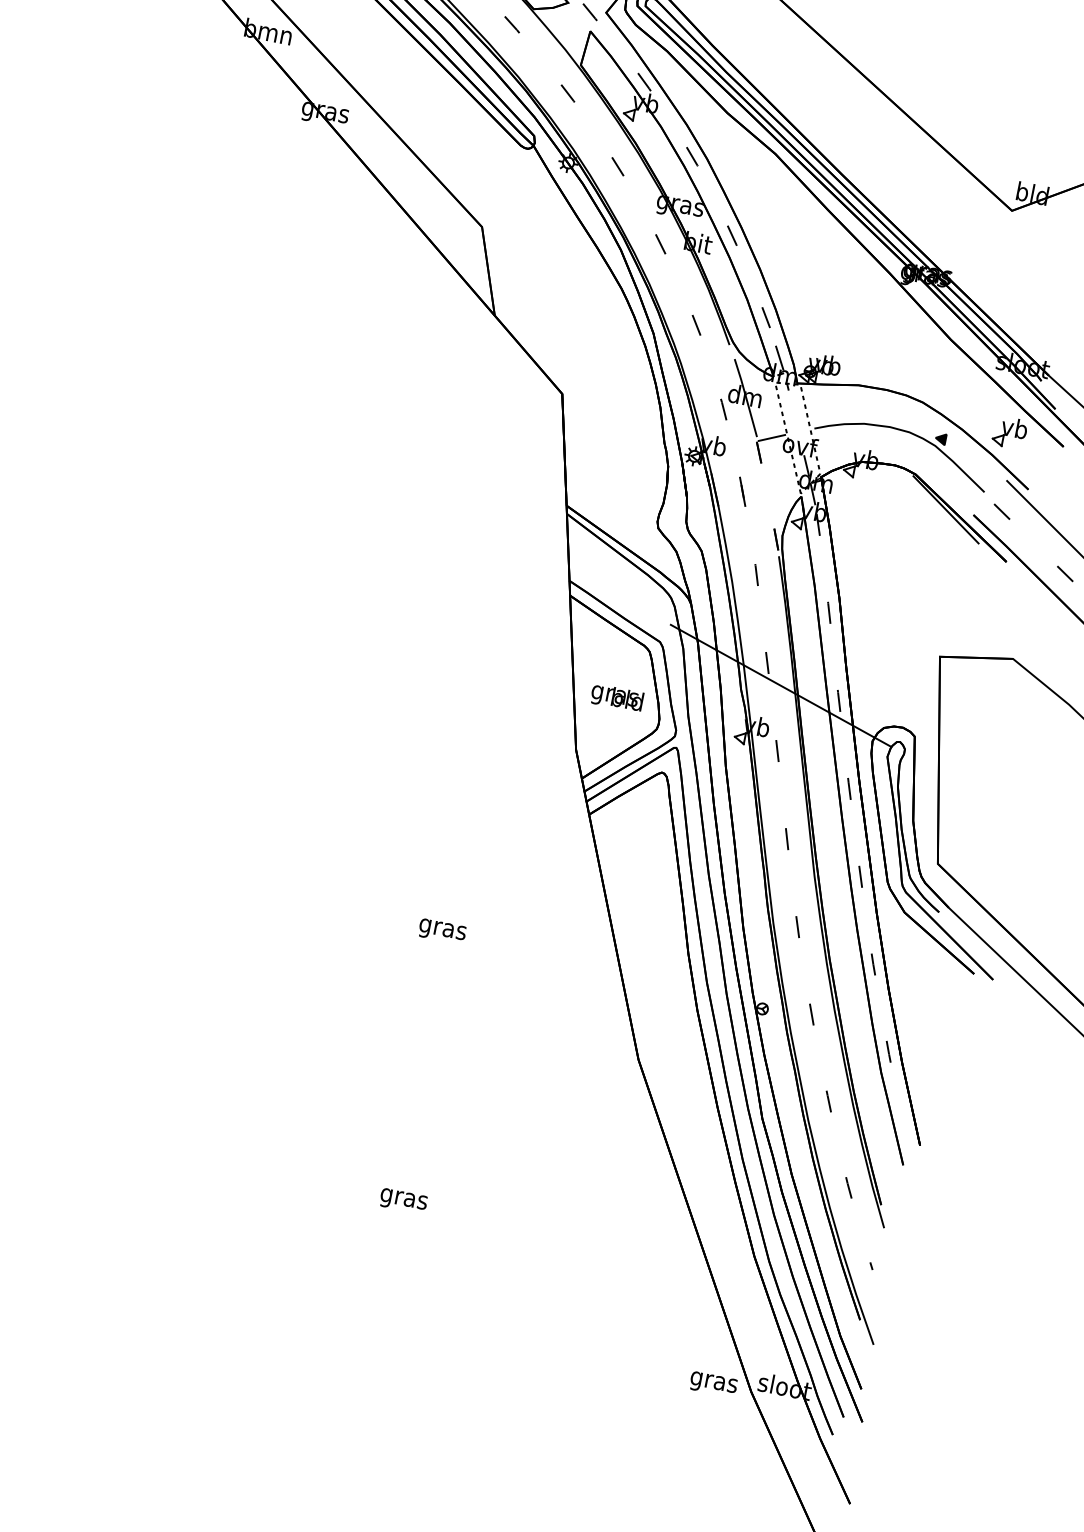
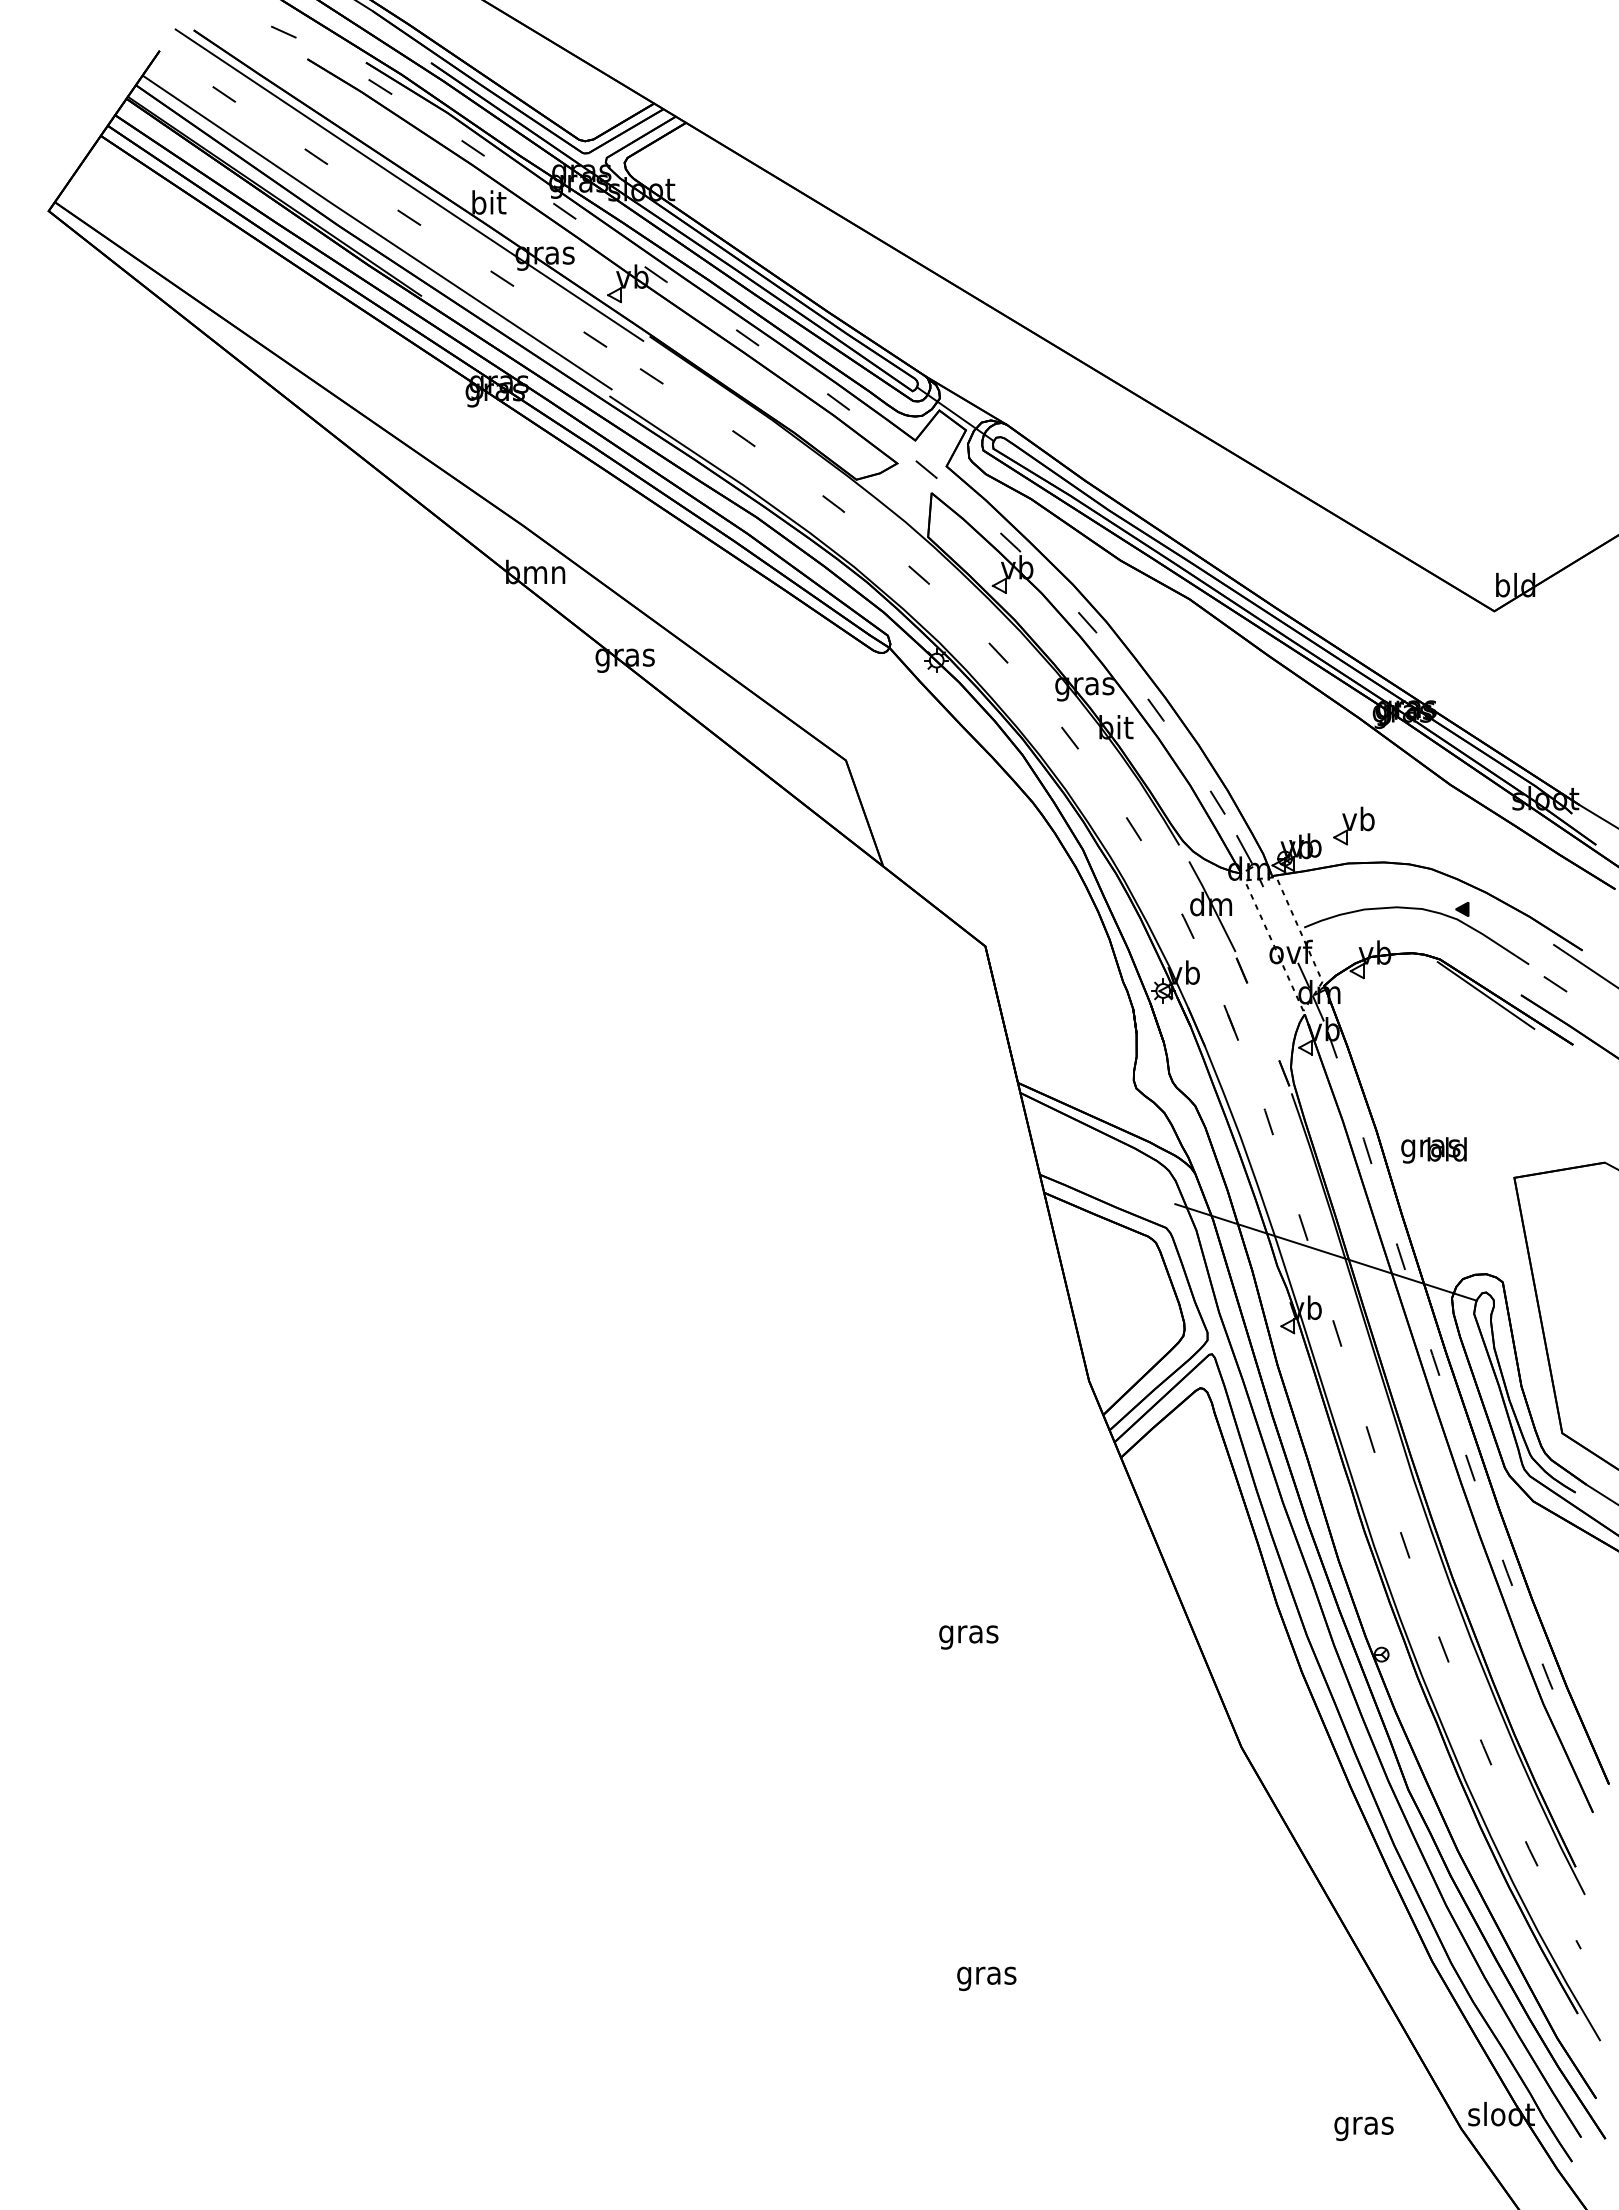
part: (1009, 432) -> (1353, 825), moved
line: (771, 437) -> (1253, 949), removed
text: (616, 698) -> (1433, 1150), moved
text: (713, 1384) -> (1363, 2128), moved

